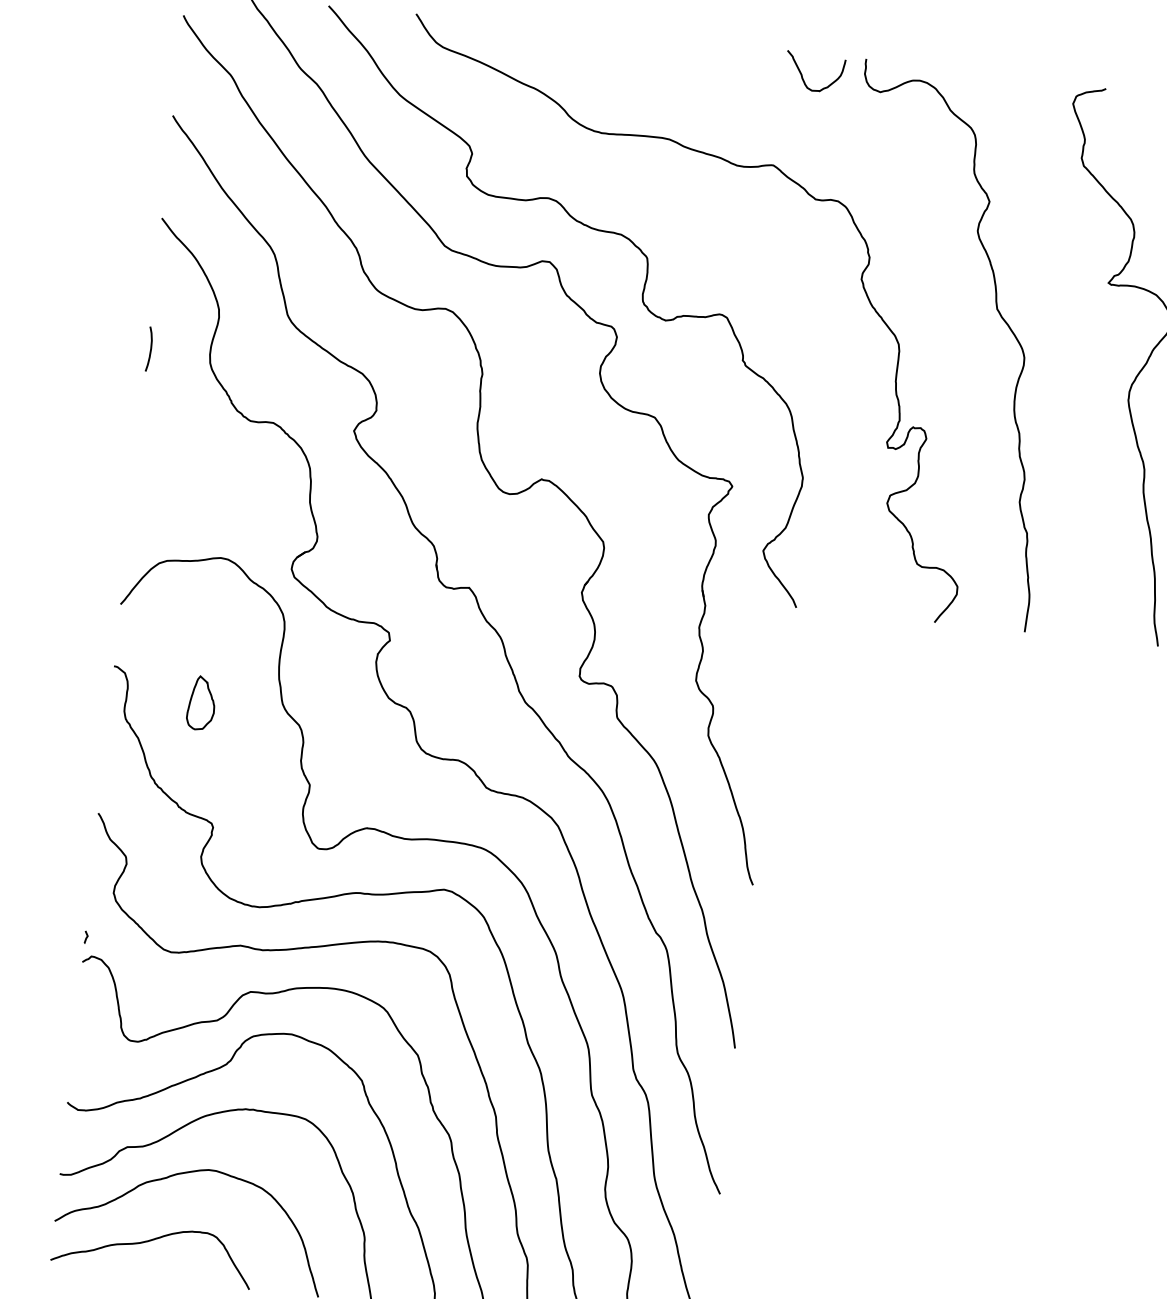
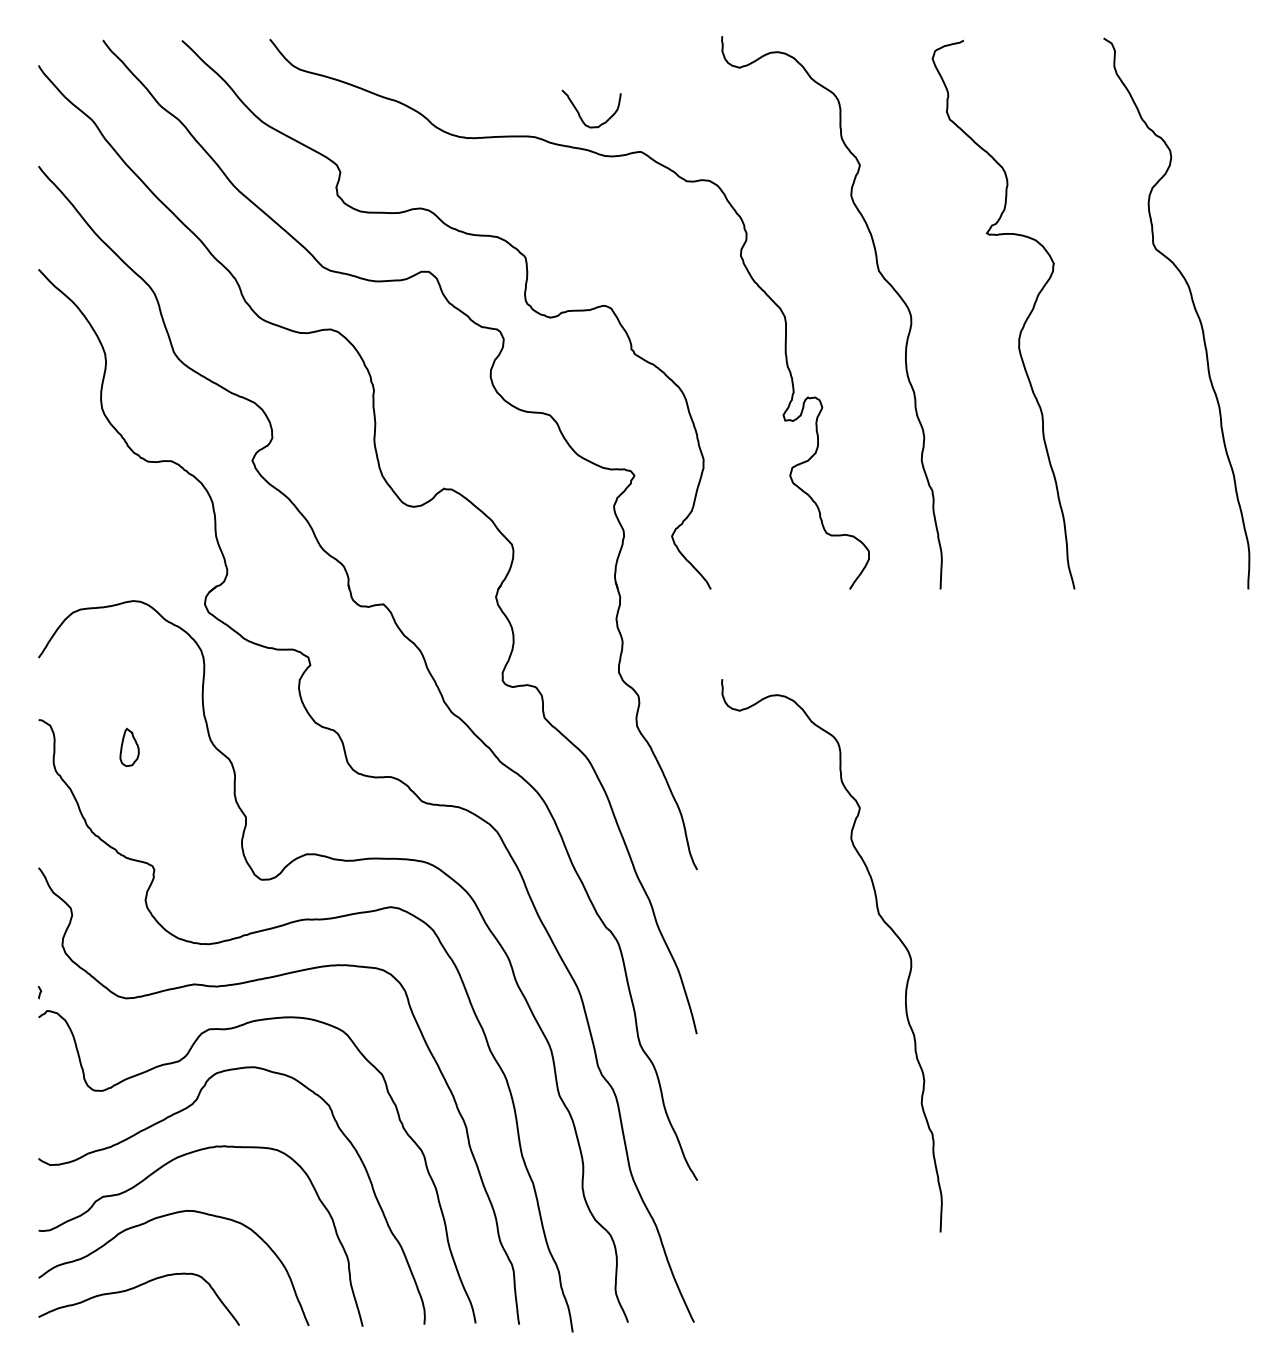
curve: (802, 74) -> (579, 112), moved
curve: (150, 348) -> (41, 400), removed
part: (201, 703) -> (129, 747), size x0.7
curve: (932, 957) -> (883, 922), added

